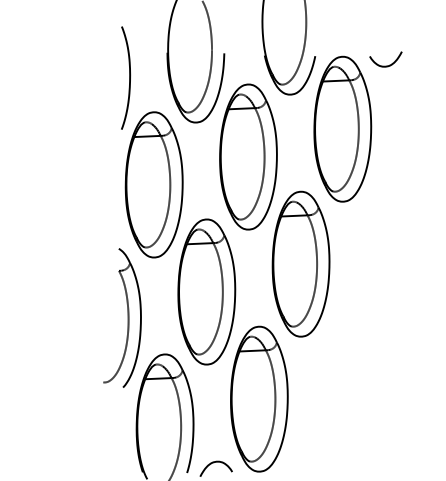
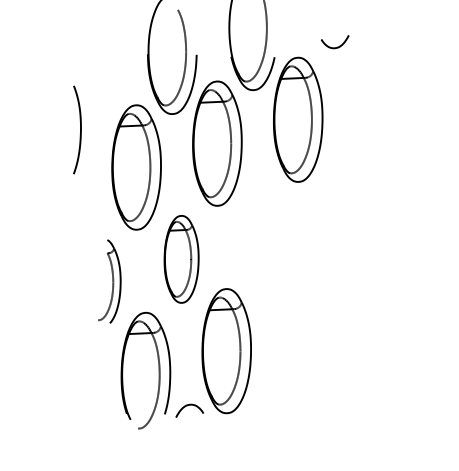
curve: (388, 64) -> (337, 46), moved
curve: (129, 77) -> (80, 129), moved
part: (301, 264) -> (262, 235), removed
part: (206, 292) -> (181, 259), size x0.7
part: (122, 317) -> (109, 281), size x0.7

